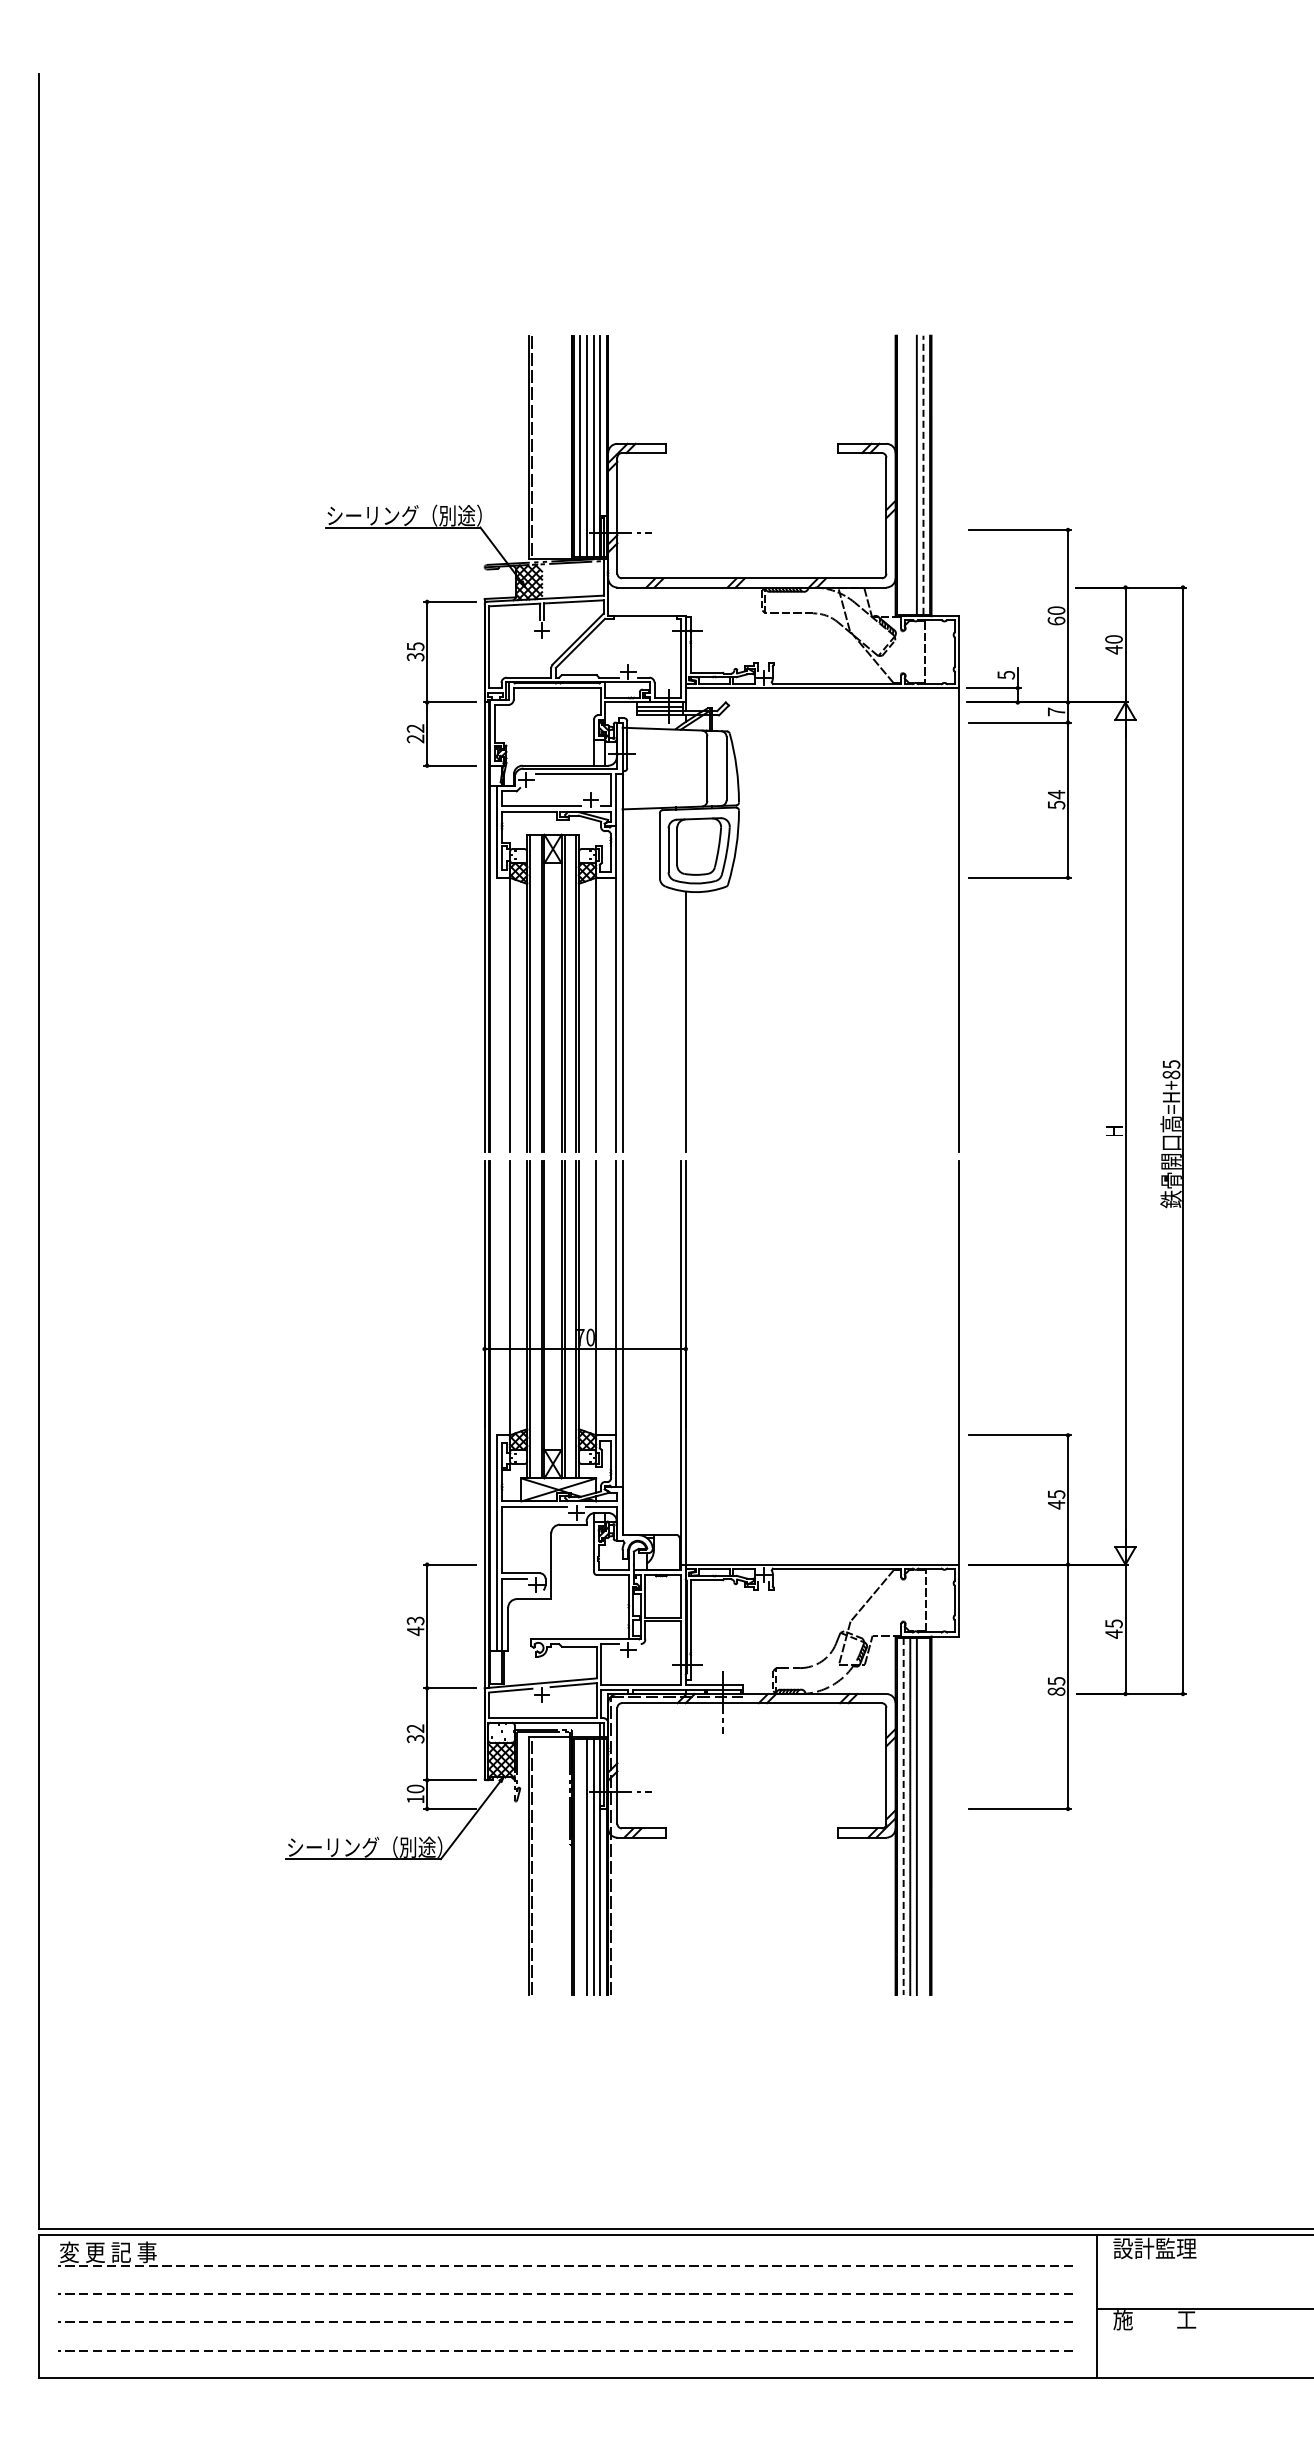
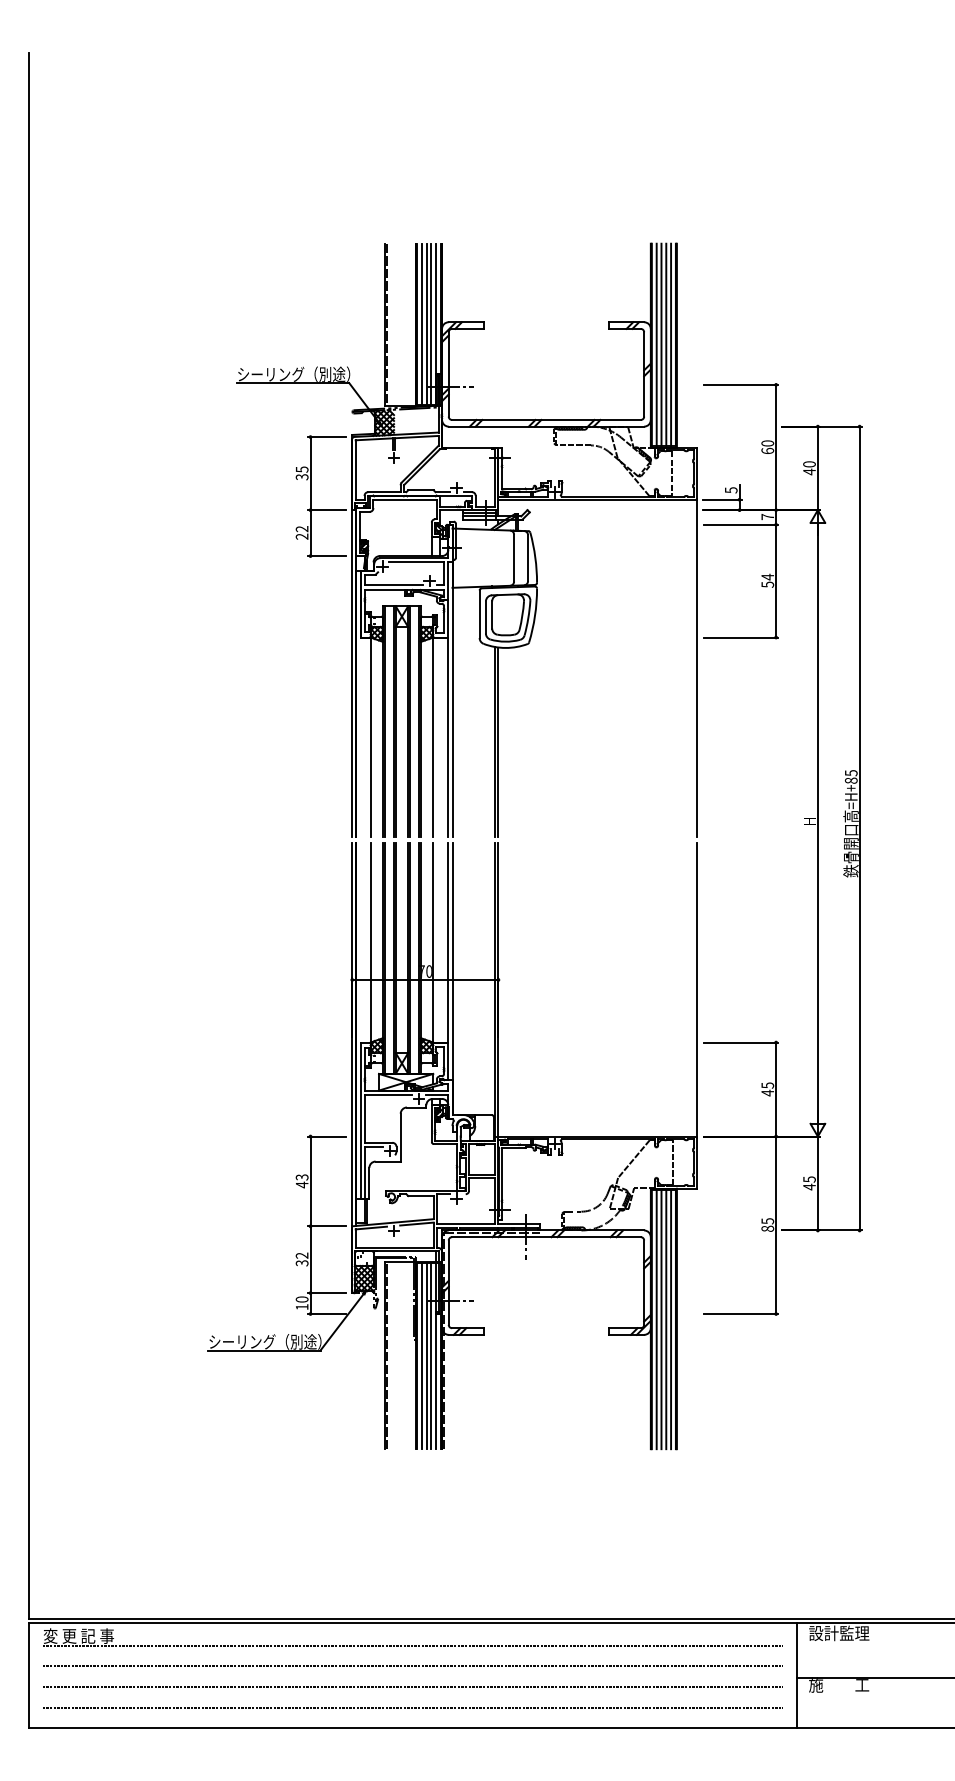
line: (903, 474) -> (656, 344), added
line: (910, 474) -> (661, 344), added
line: (923, 475) -> (671, 345), dashed -> solid
line: (681, 1021) -> (495, 741), added
line: (903, 1816) -> (656, 1319), dashed -> solid
line: (923, 1816) -> (671, 1319), added
line: (580, 1866) -> (421, 1355), added

